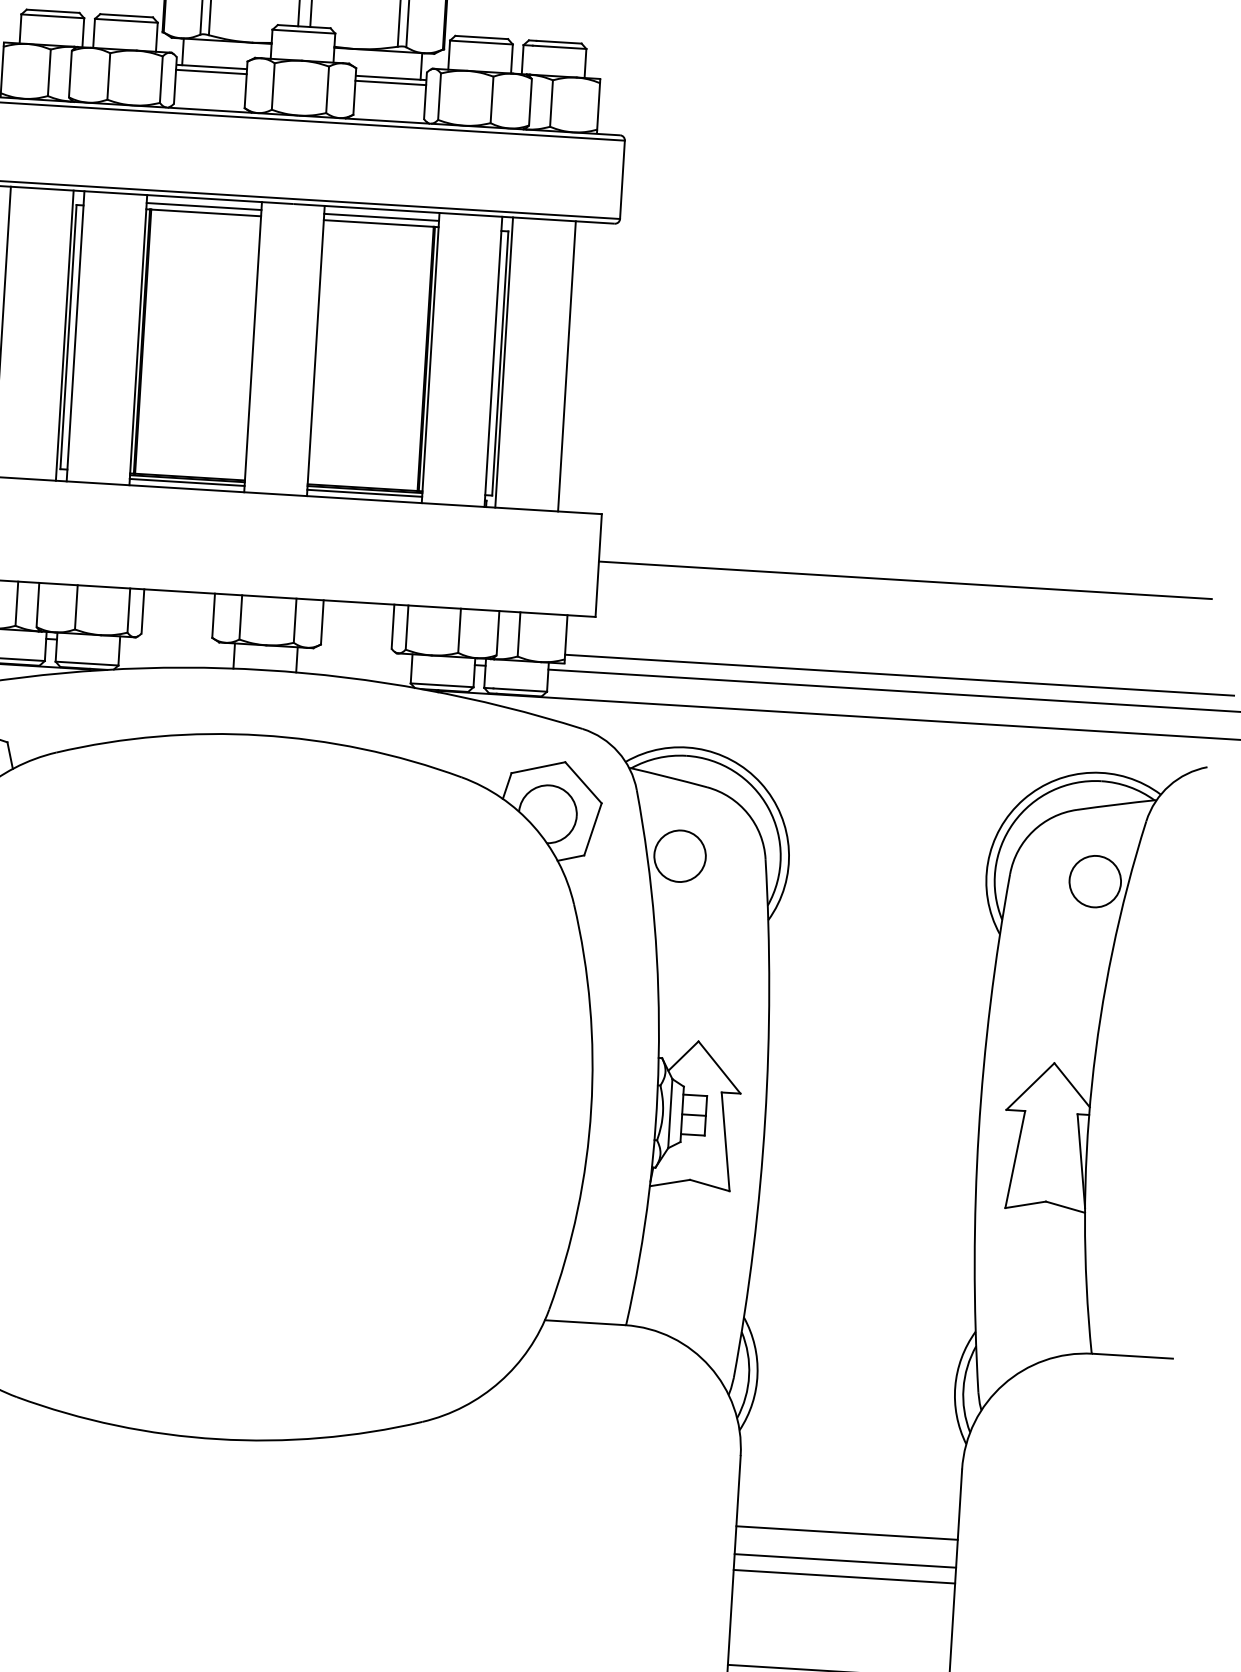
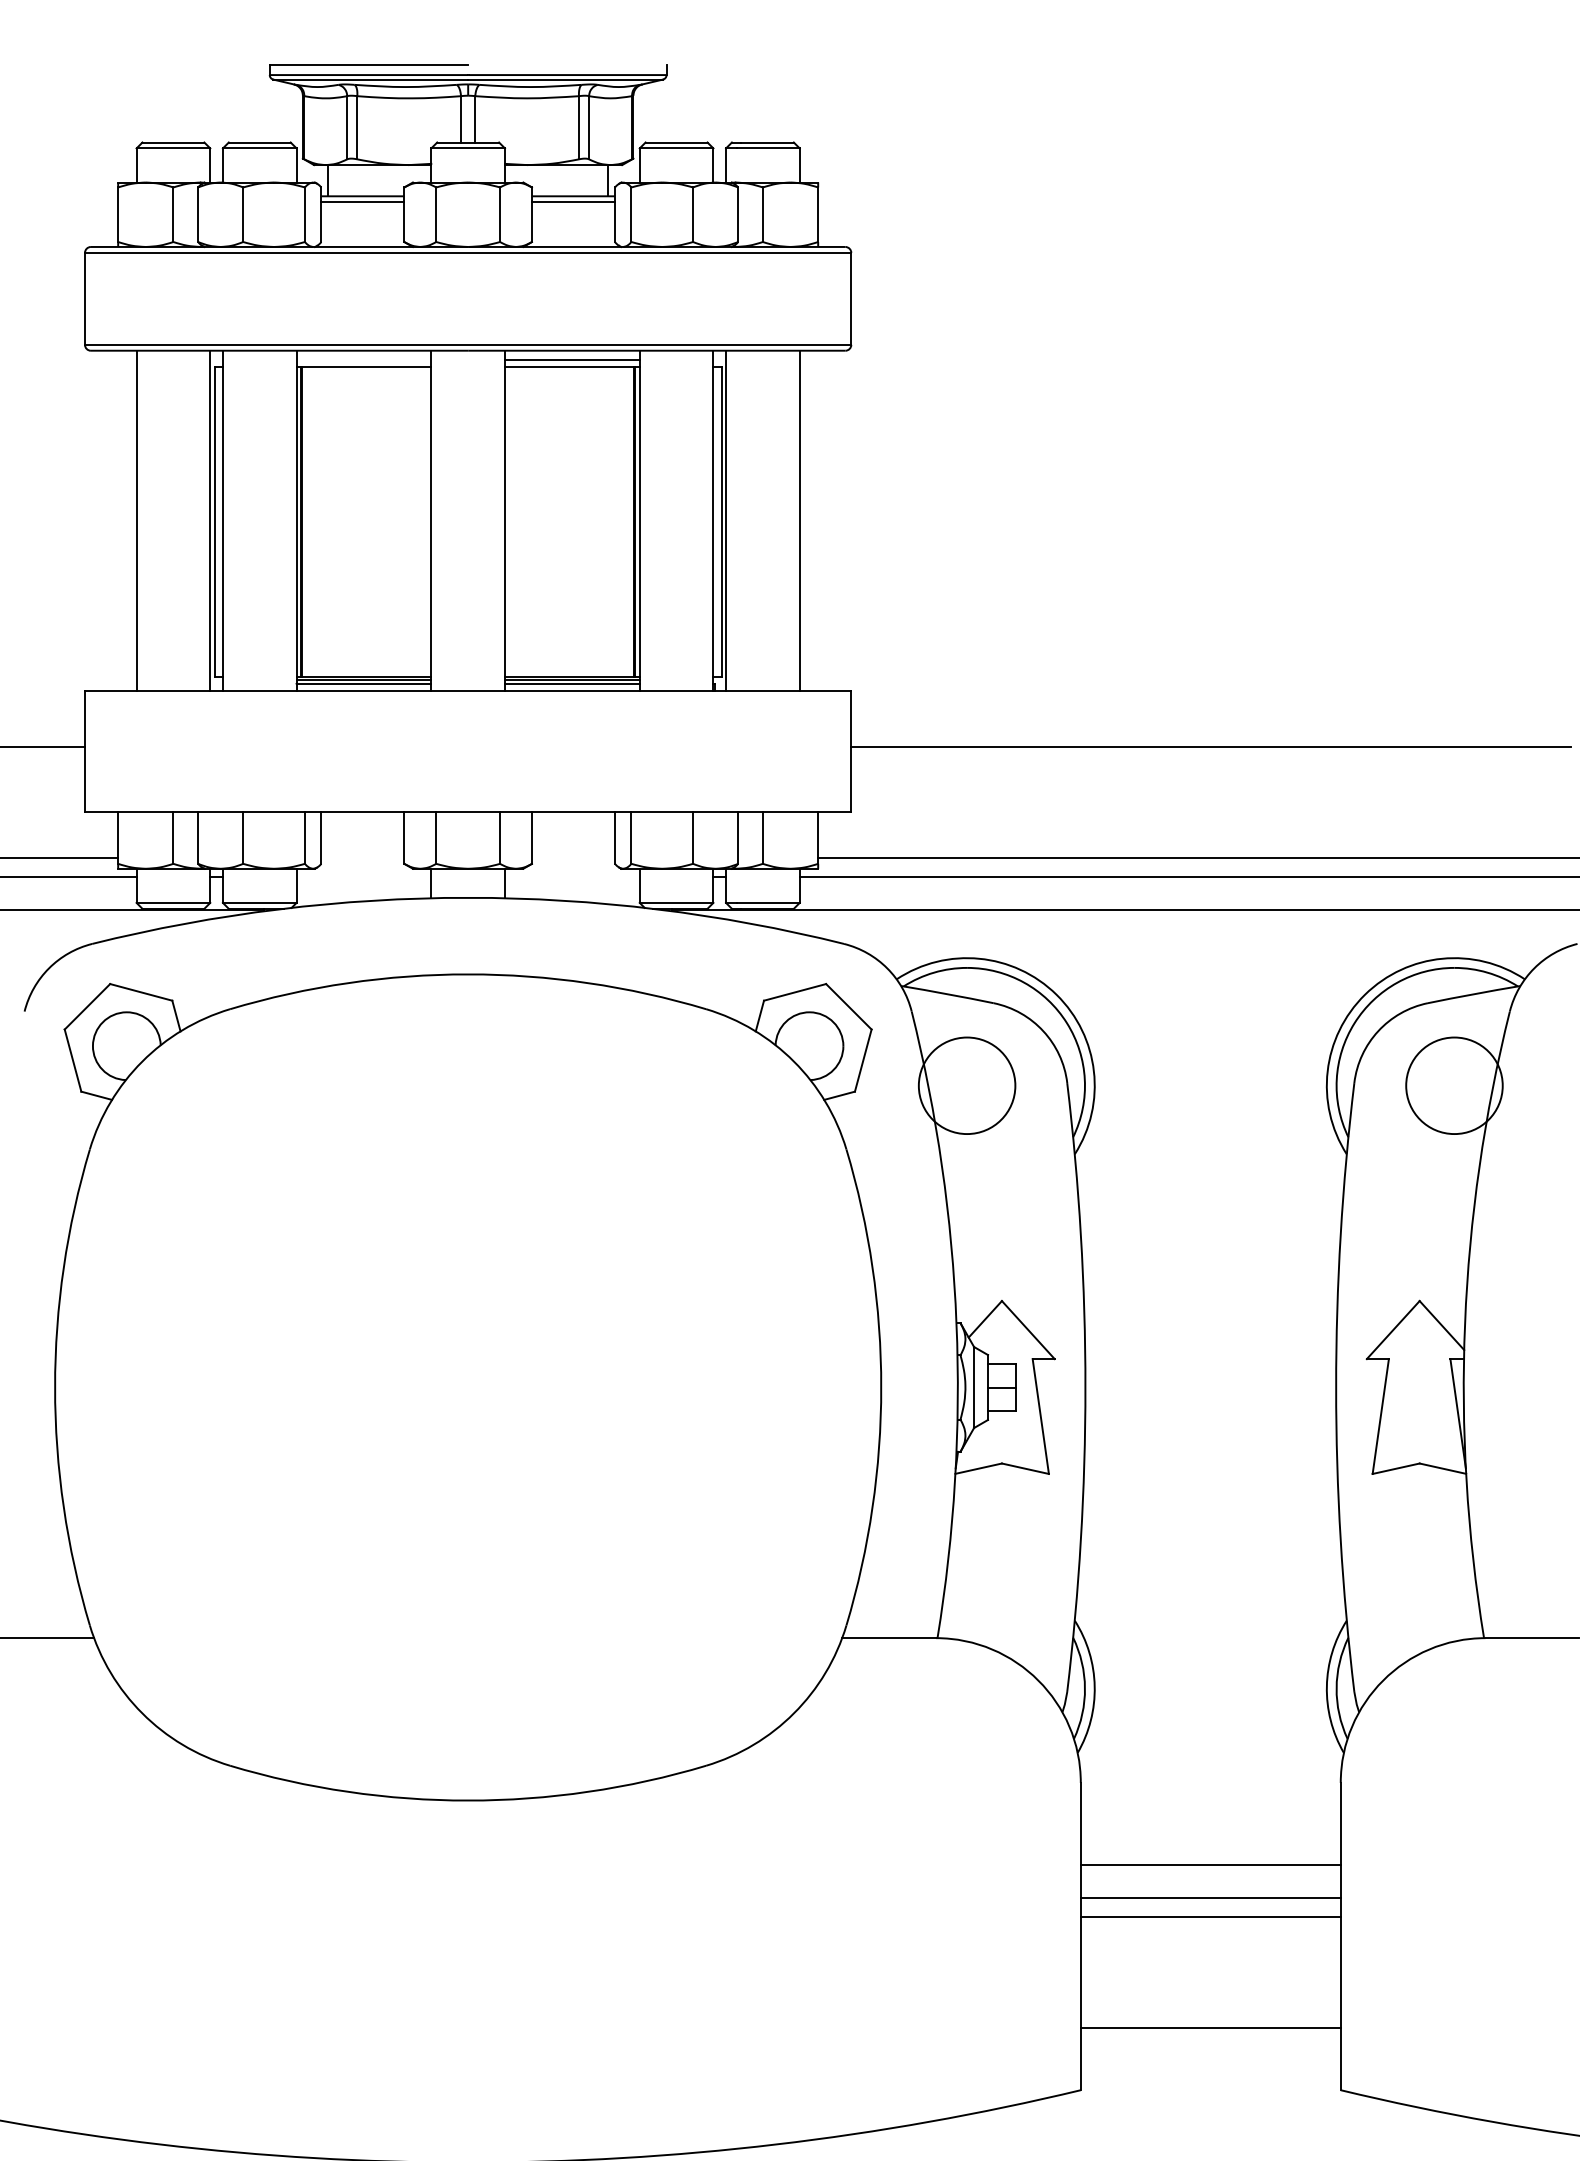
line: (203, 206) -> (363, 360), removed
circle: (679, 855) -> (966, 1085), size x1.6
circle: (1095, 881) -> (1454, 1085), size x1.6

